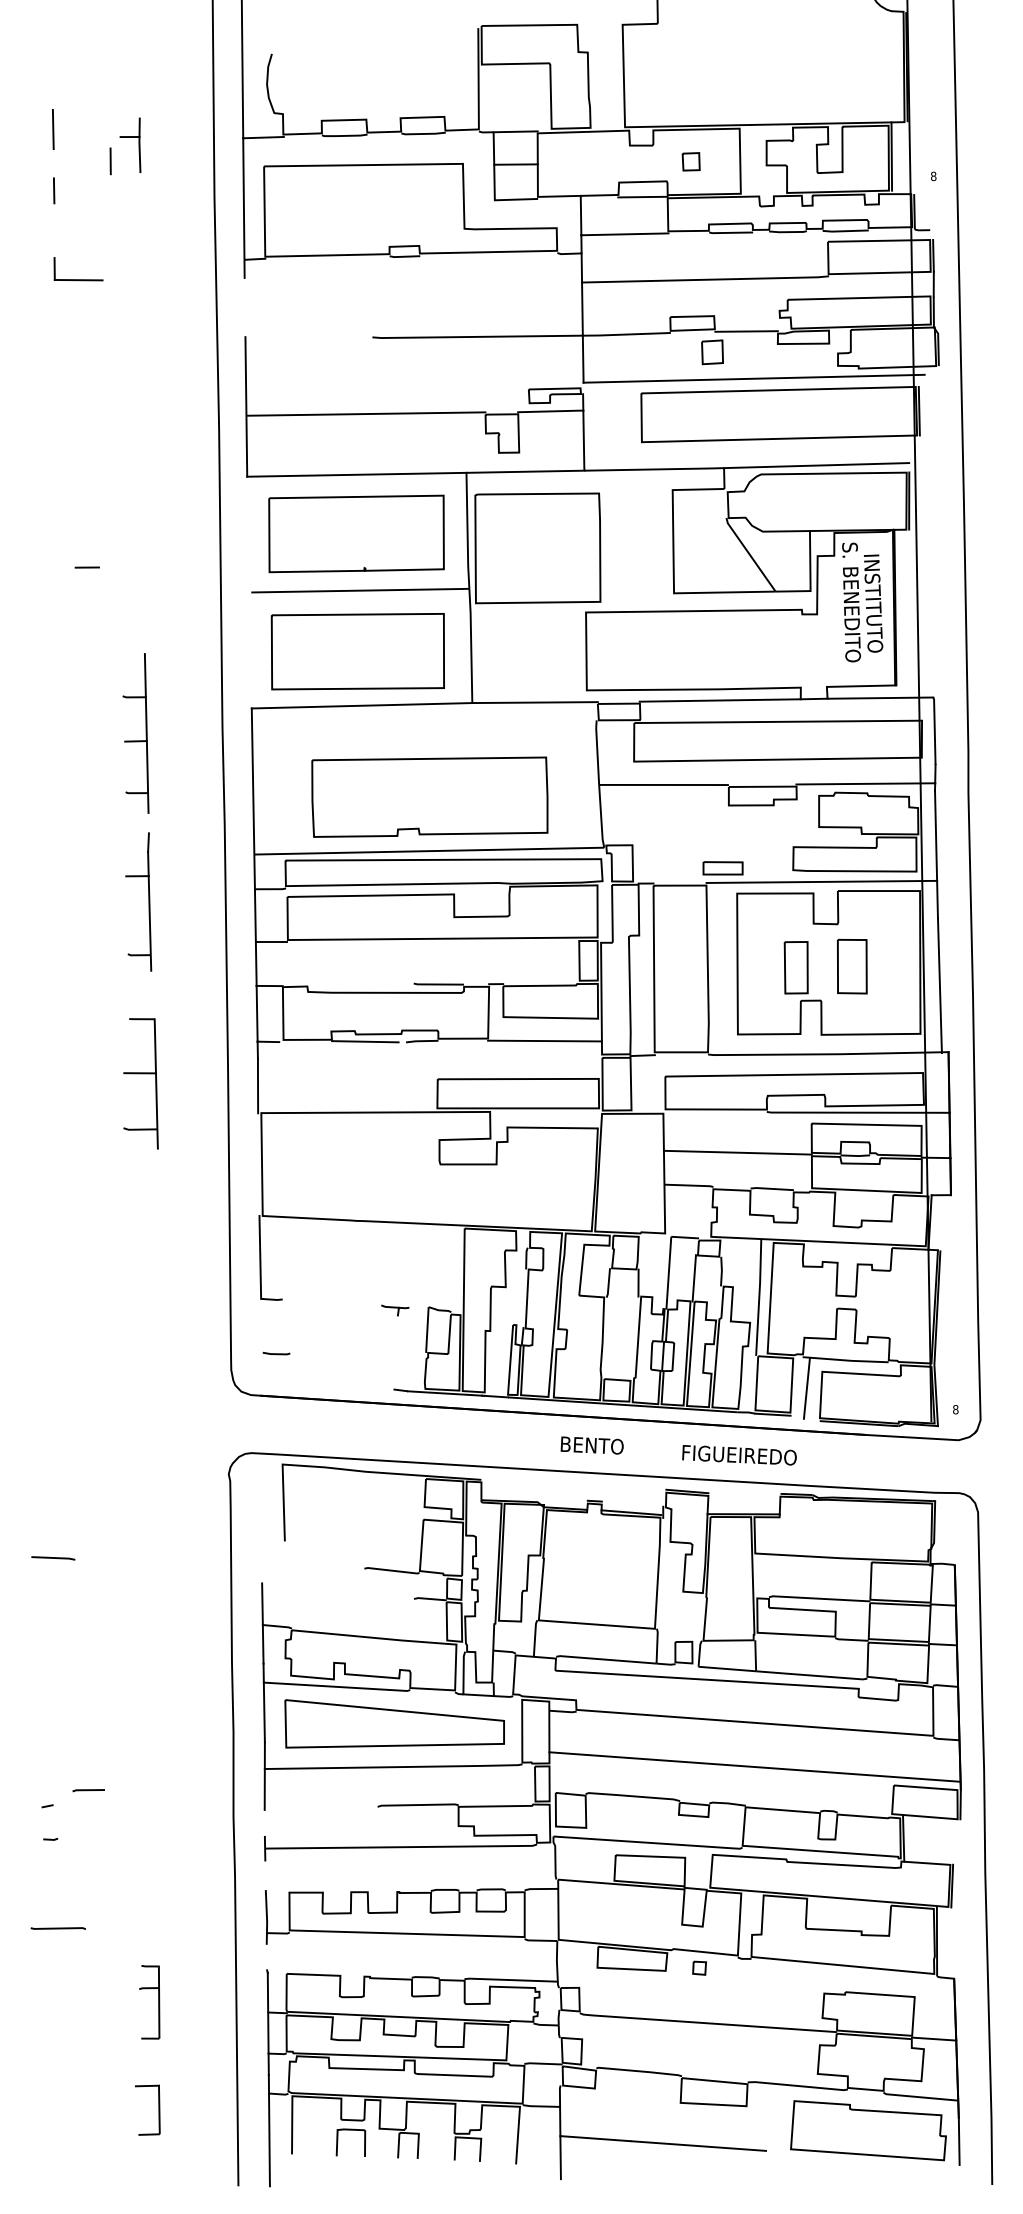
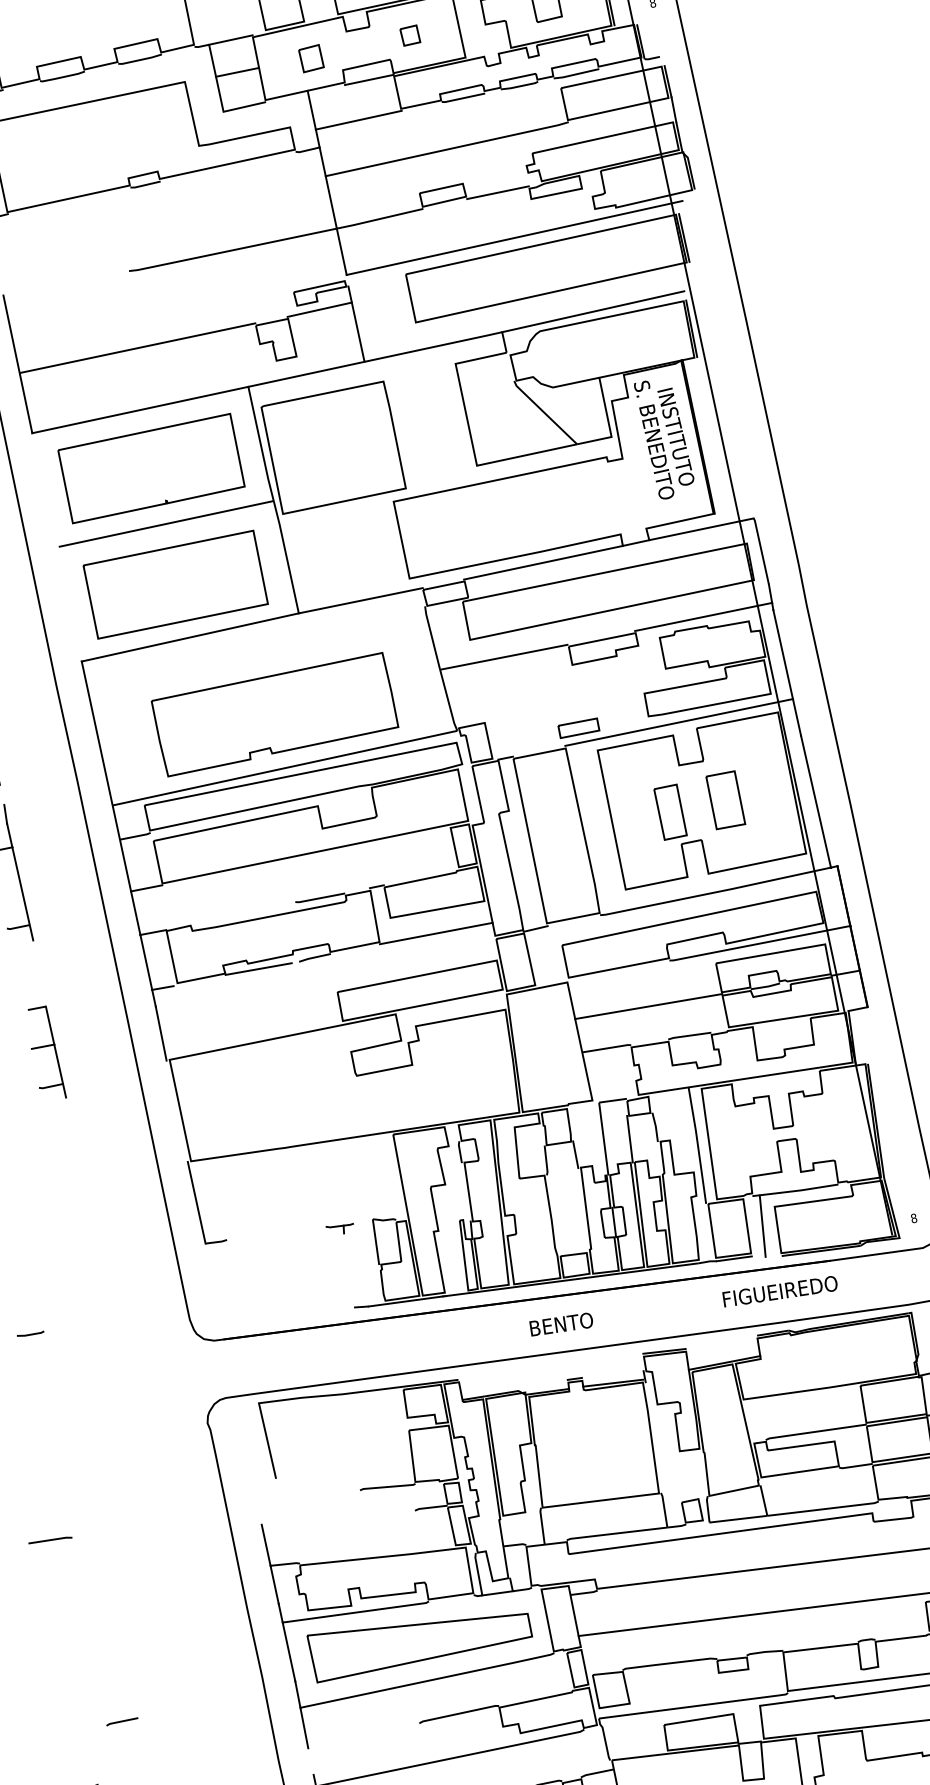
part: (712, 352) -> (311, 58), moved
part: (141, 1083) -> (45, 1053), size x0.71
line: (276, 1353) -> (30, 1334), moved
text: (739, 1455) -> (780, 1291), moved
line: (88, 1790) -> (122, 1721), moved

